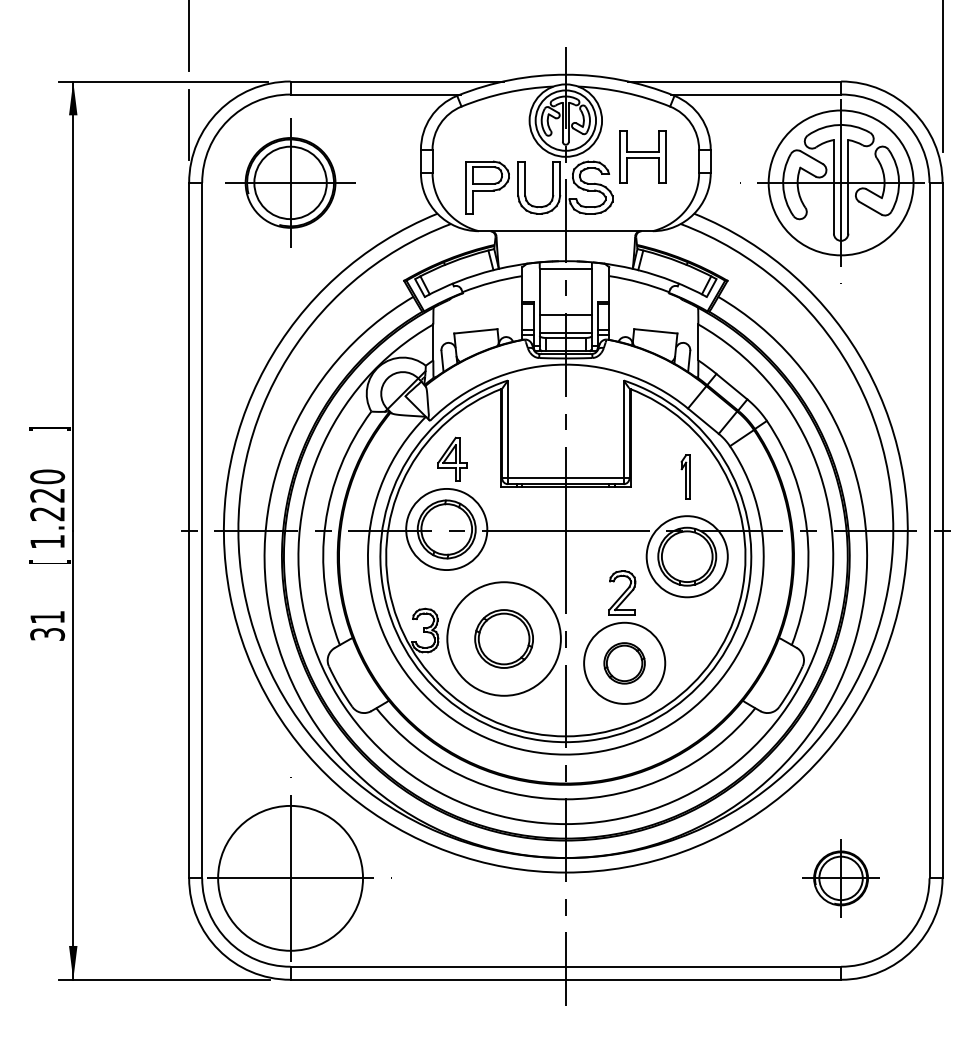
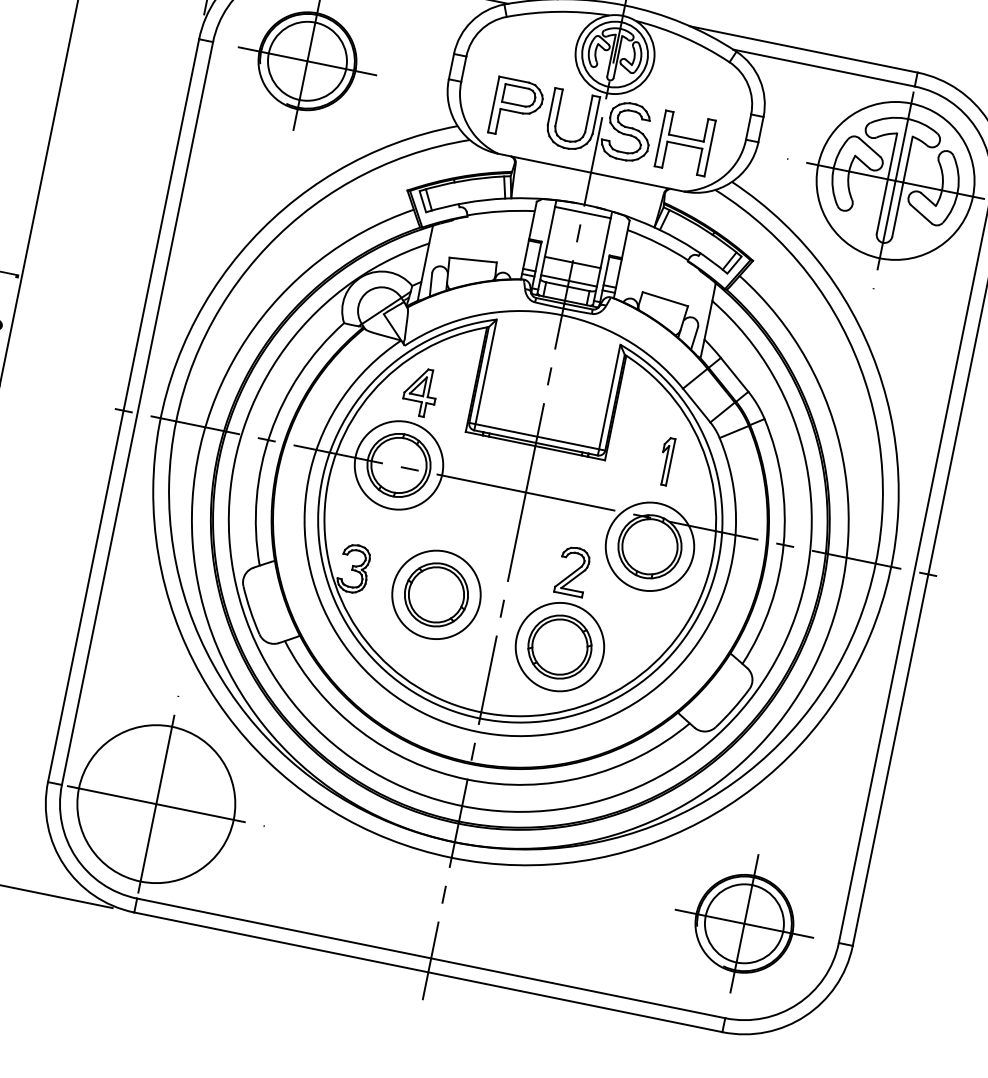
part: (642, 156) -> (684, 143), moved
circle: (503, 638) -> (435, 594), size x0.71
part: (624, 663) -> (559, 647), size x1.43
part: (840, 878) -> (743, 923), size x1.67

